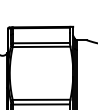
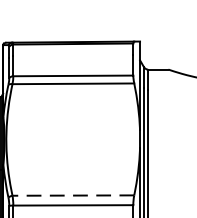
line: (41, 99) -> (73, 194), solid -> dashed

